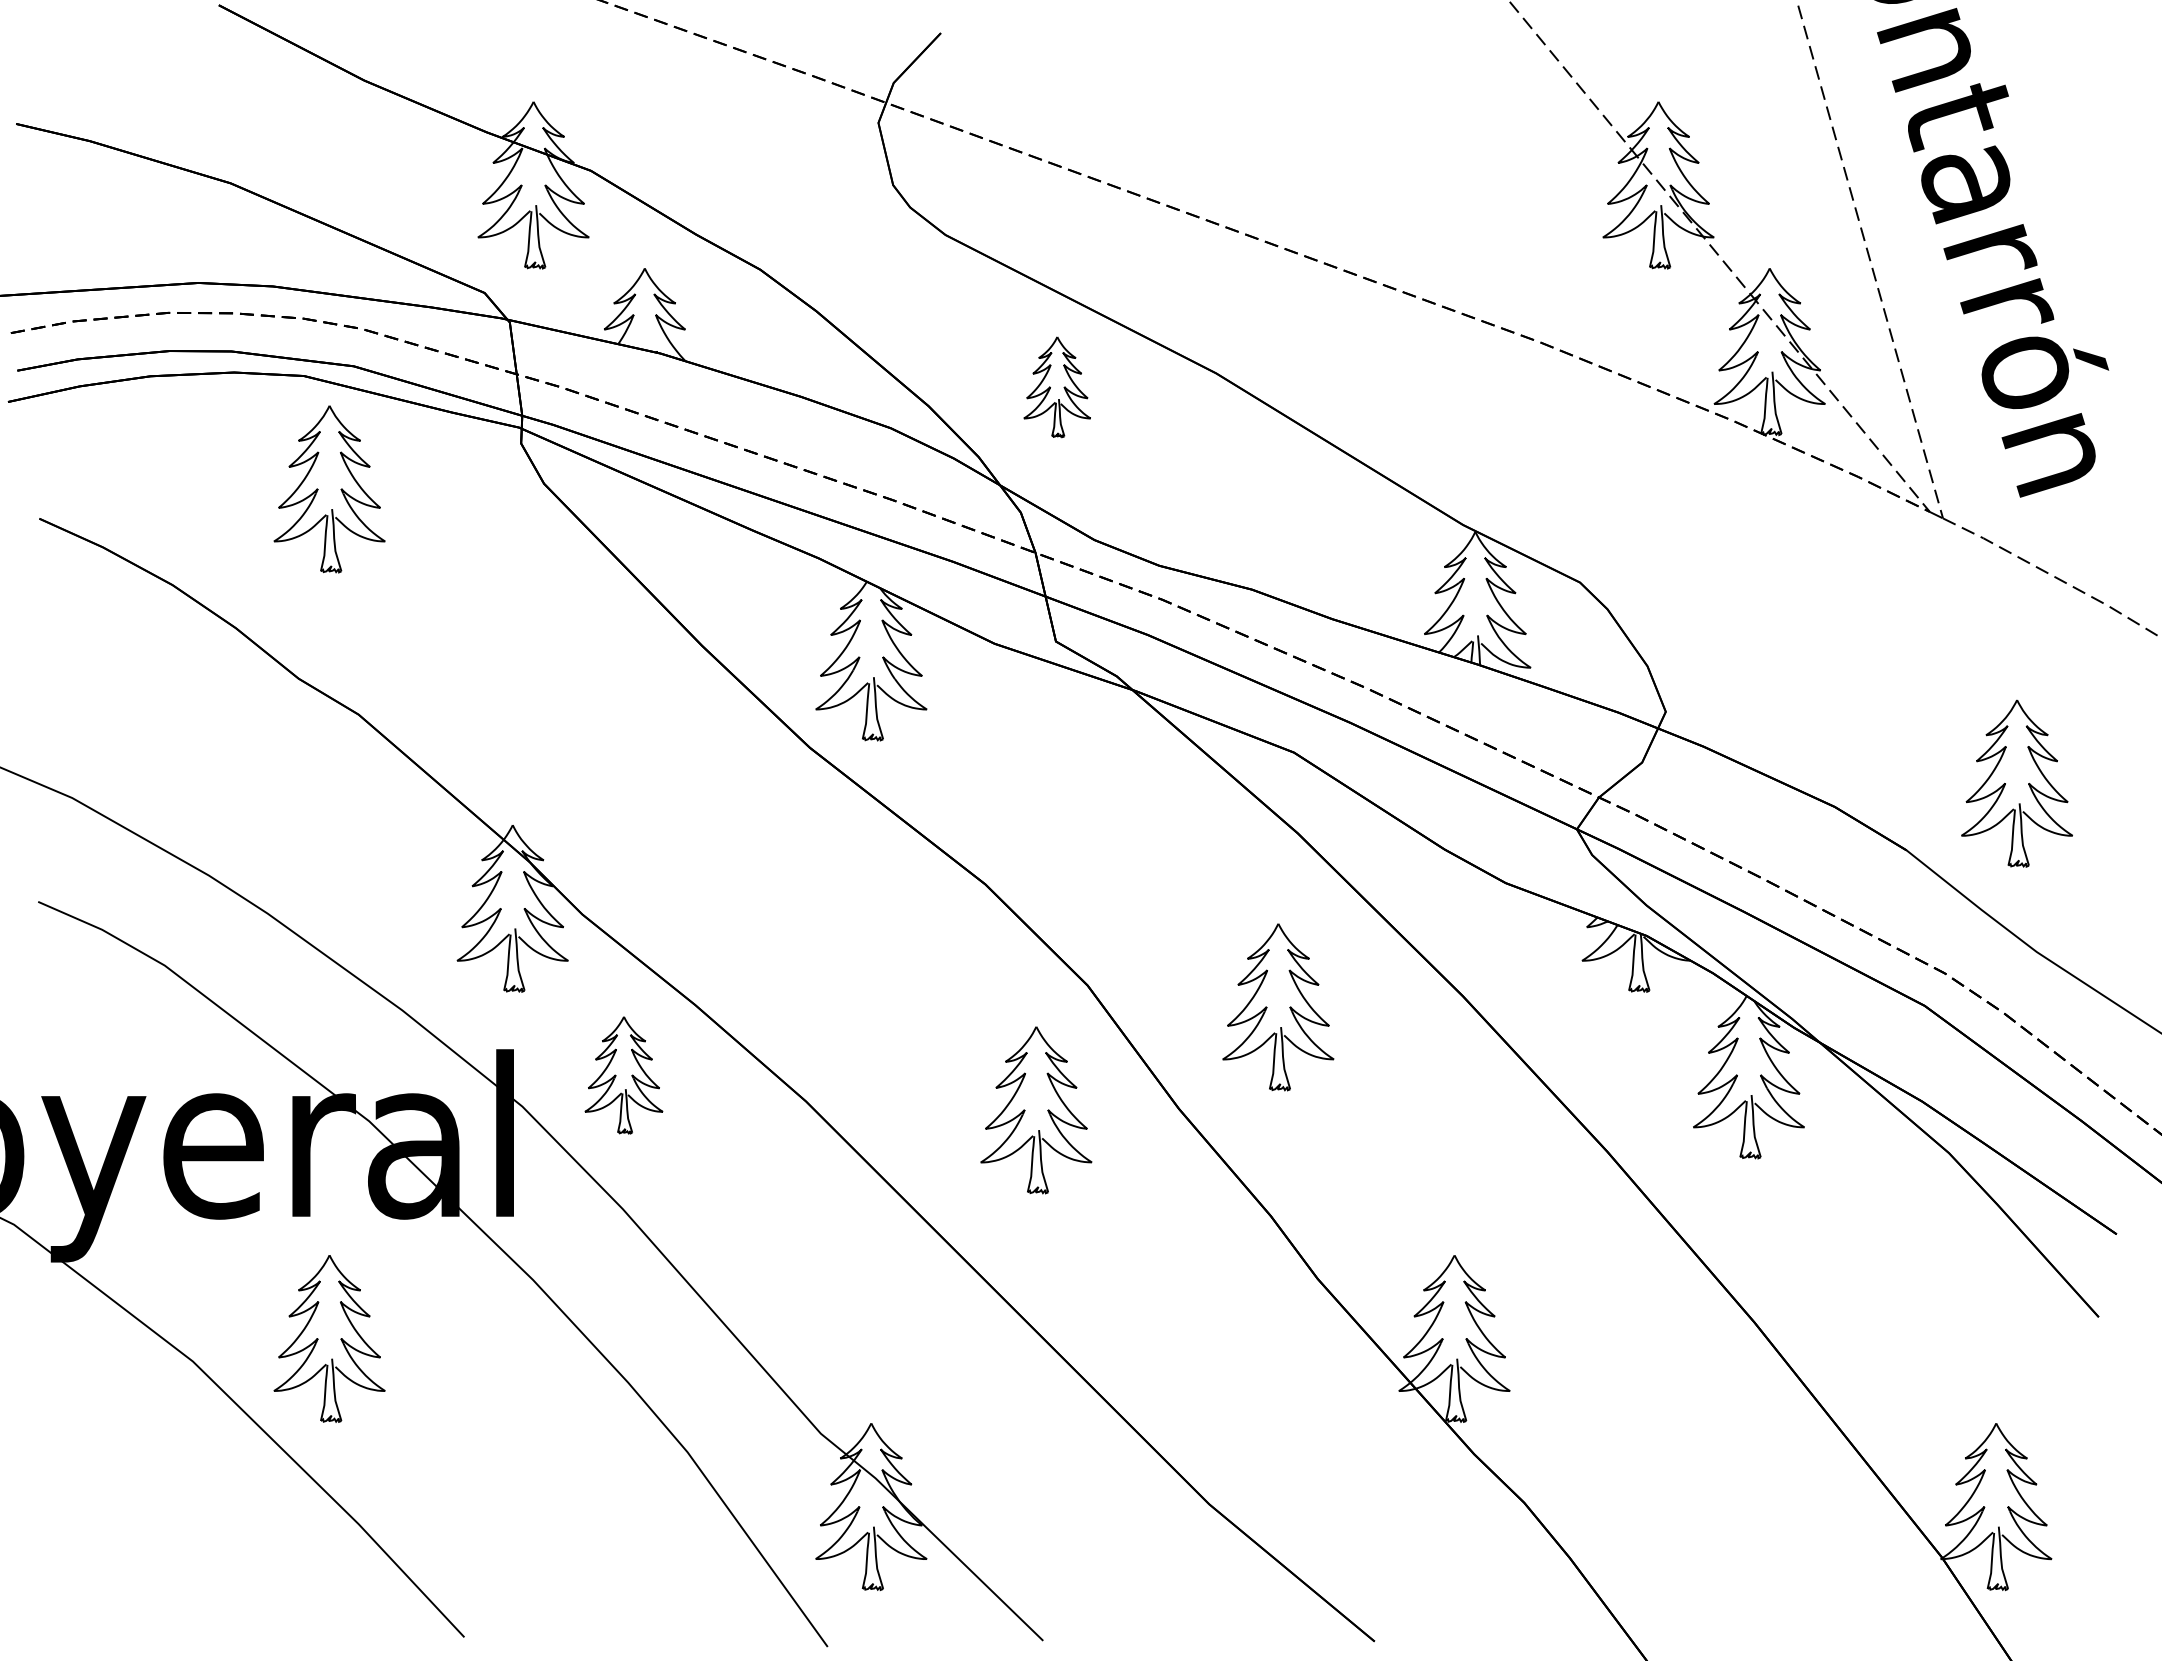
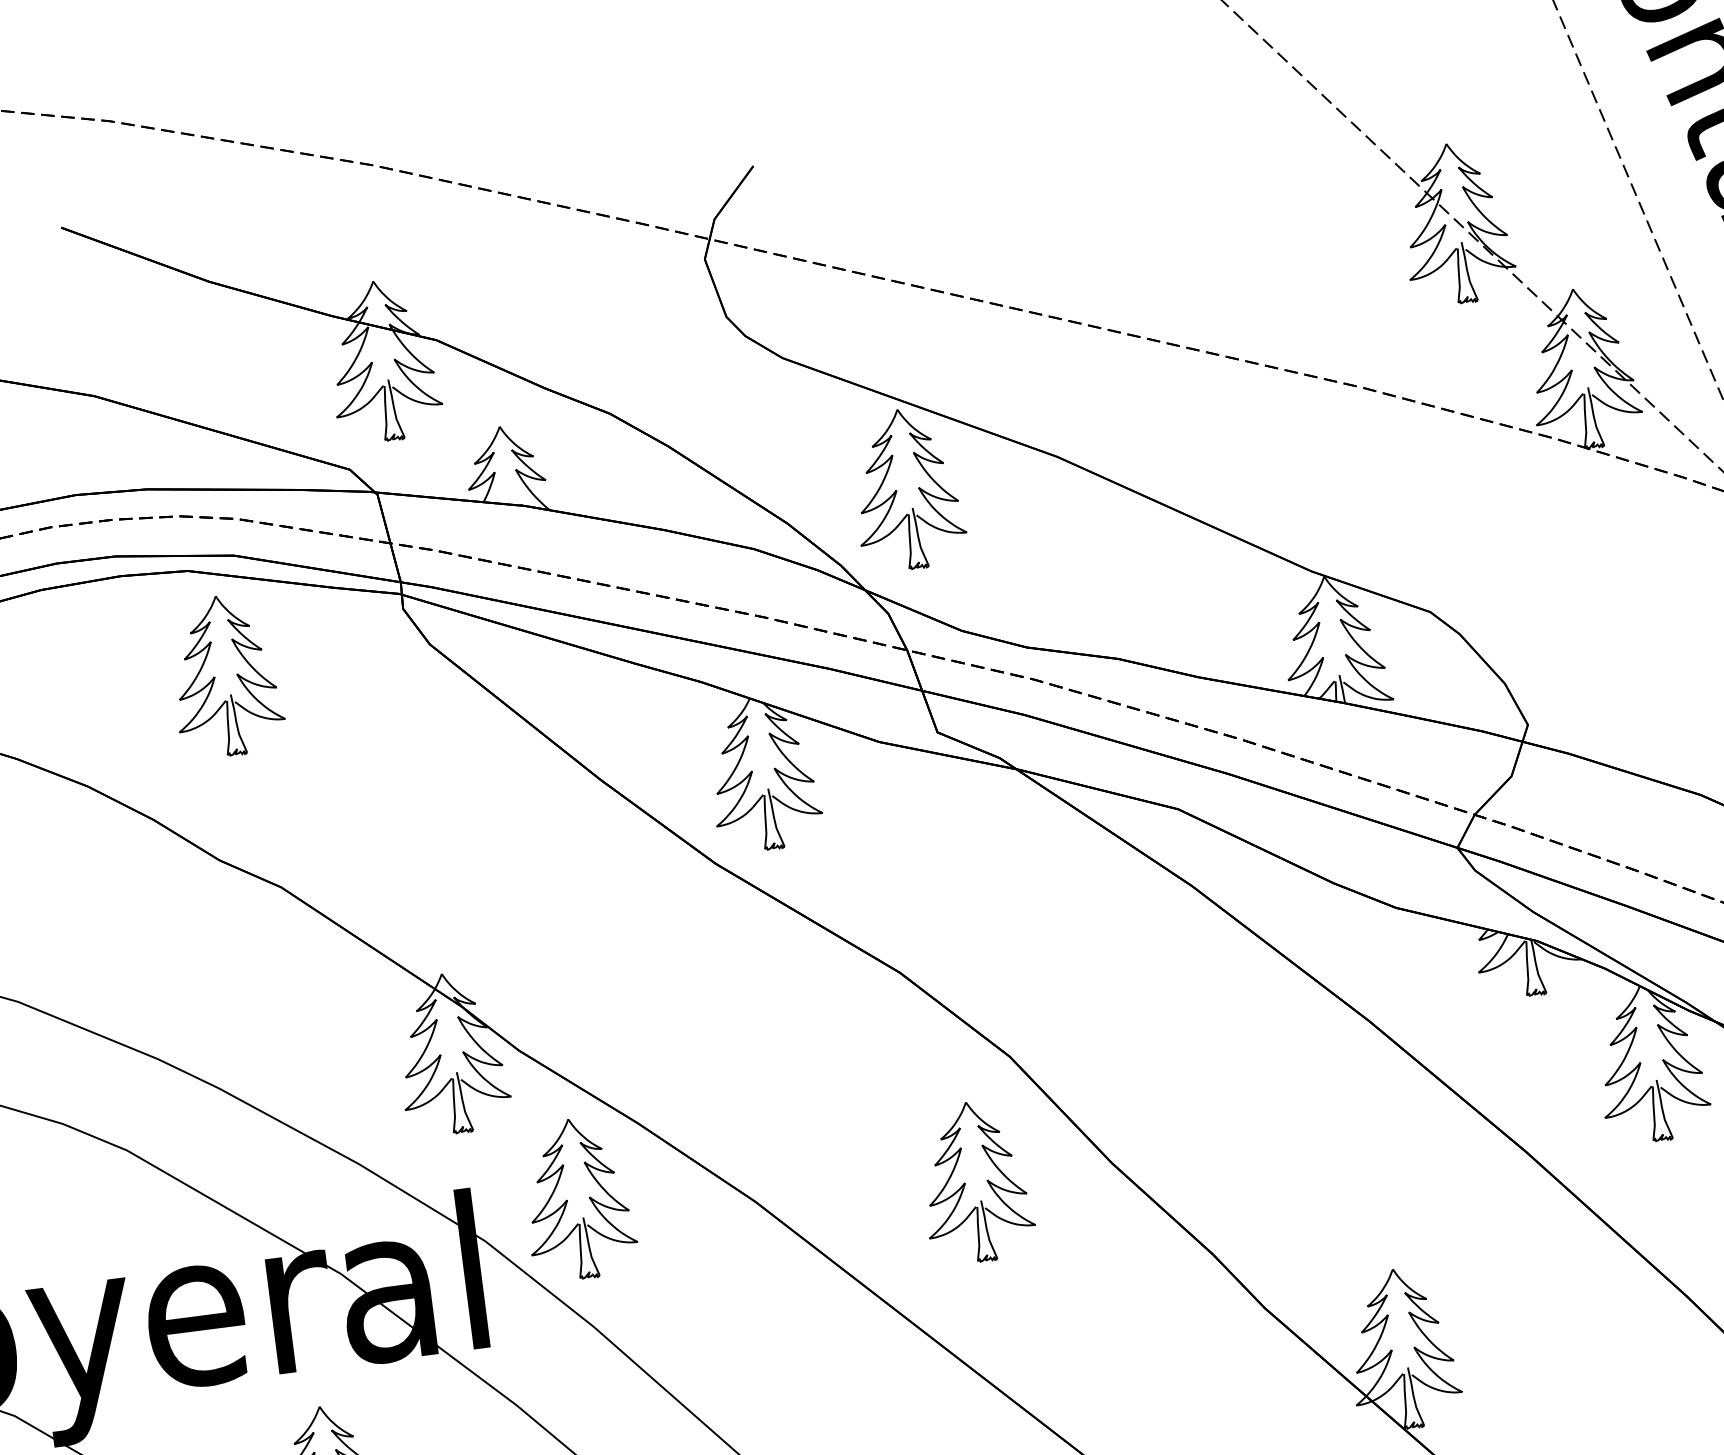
part: (1057, 387) -> (907, 489), size x1.67
part: (1278, 1007) -> (1194, 1054), removed
part: (623, 1075) -> (578, 1199), size x1.43

